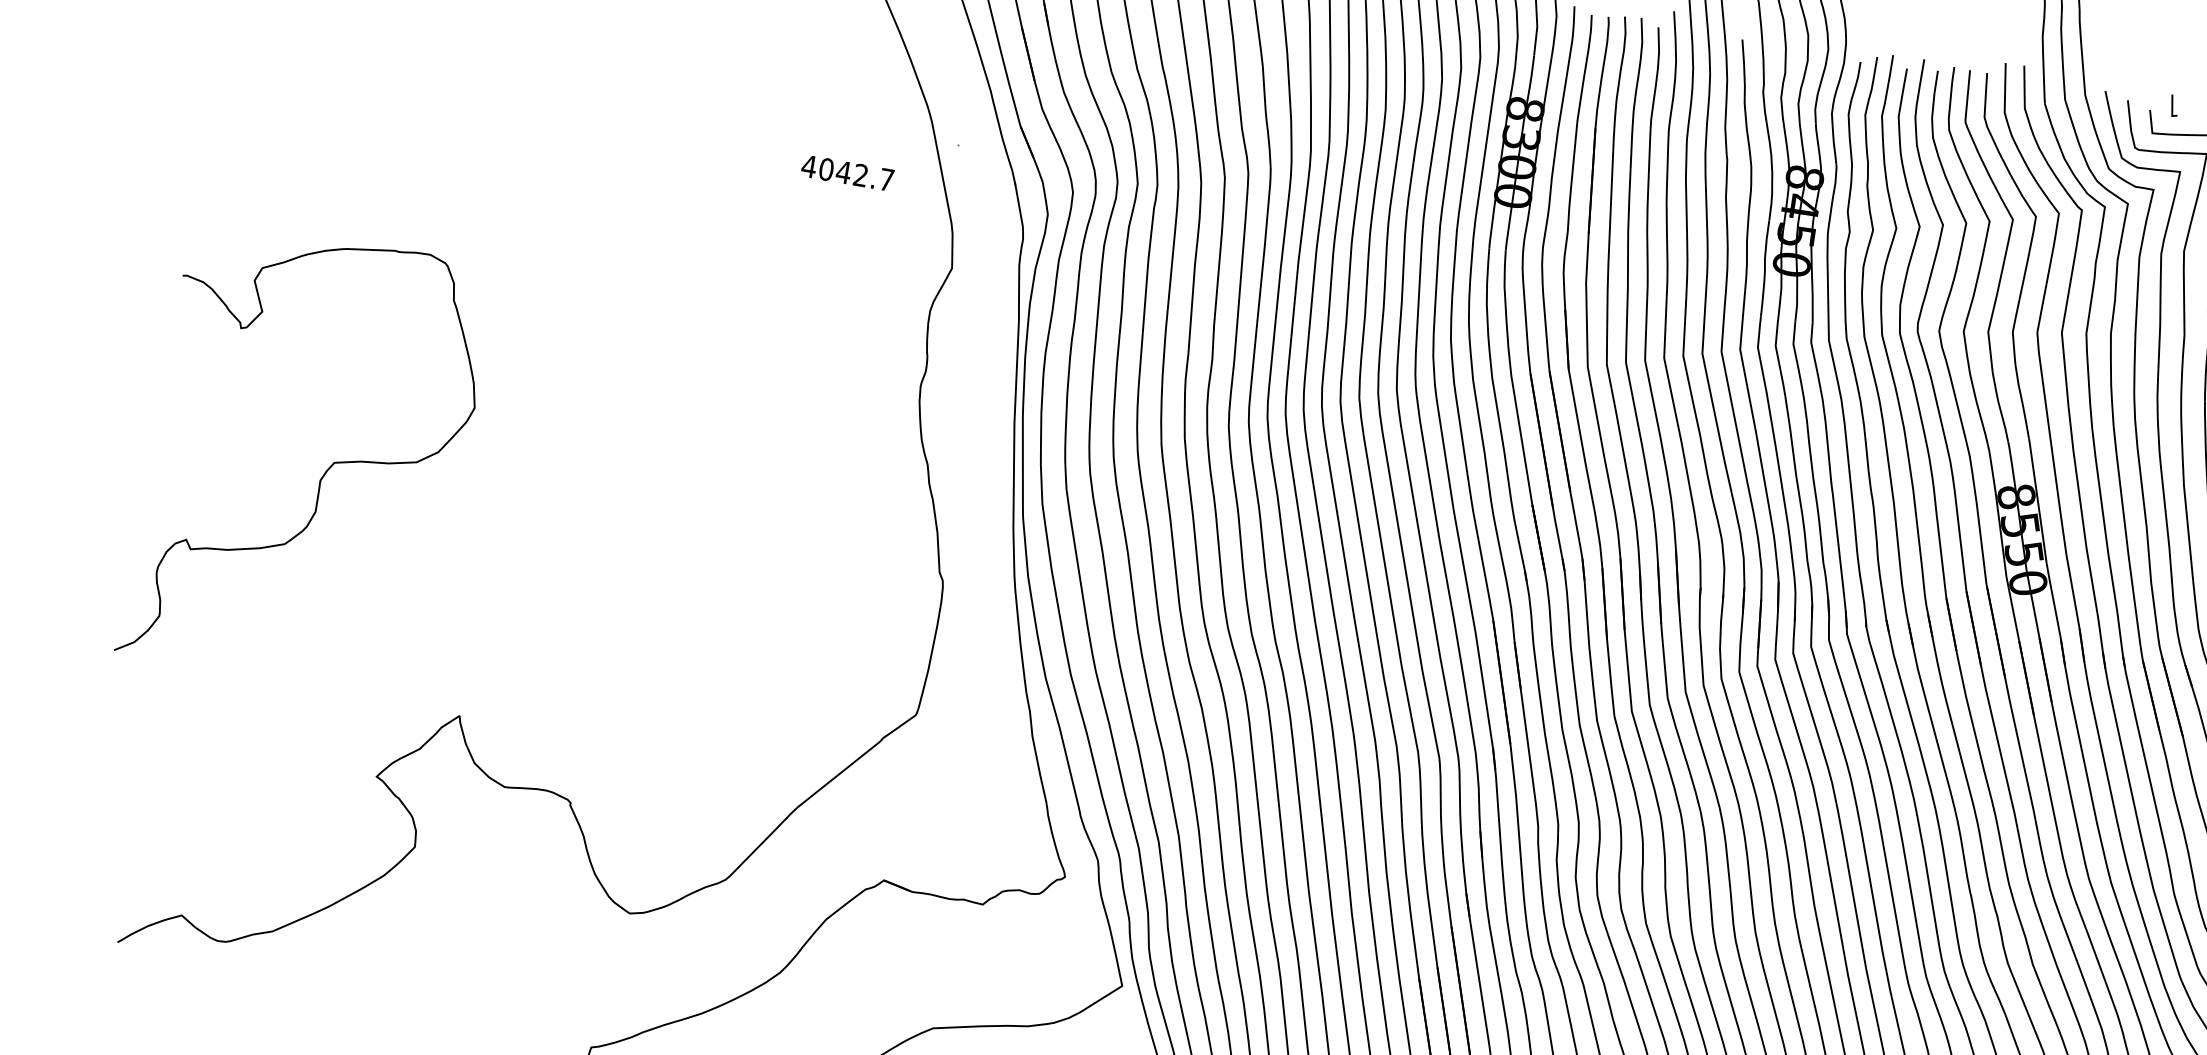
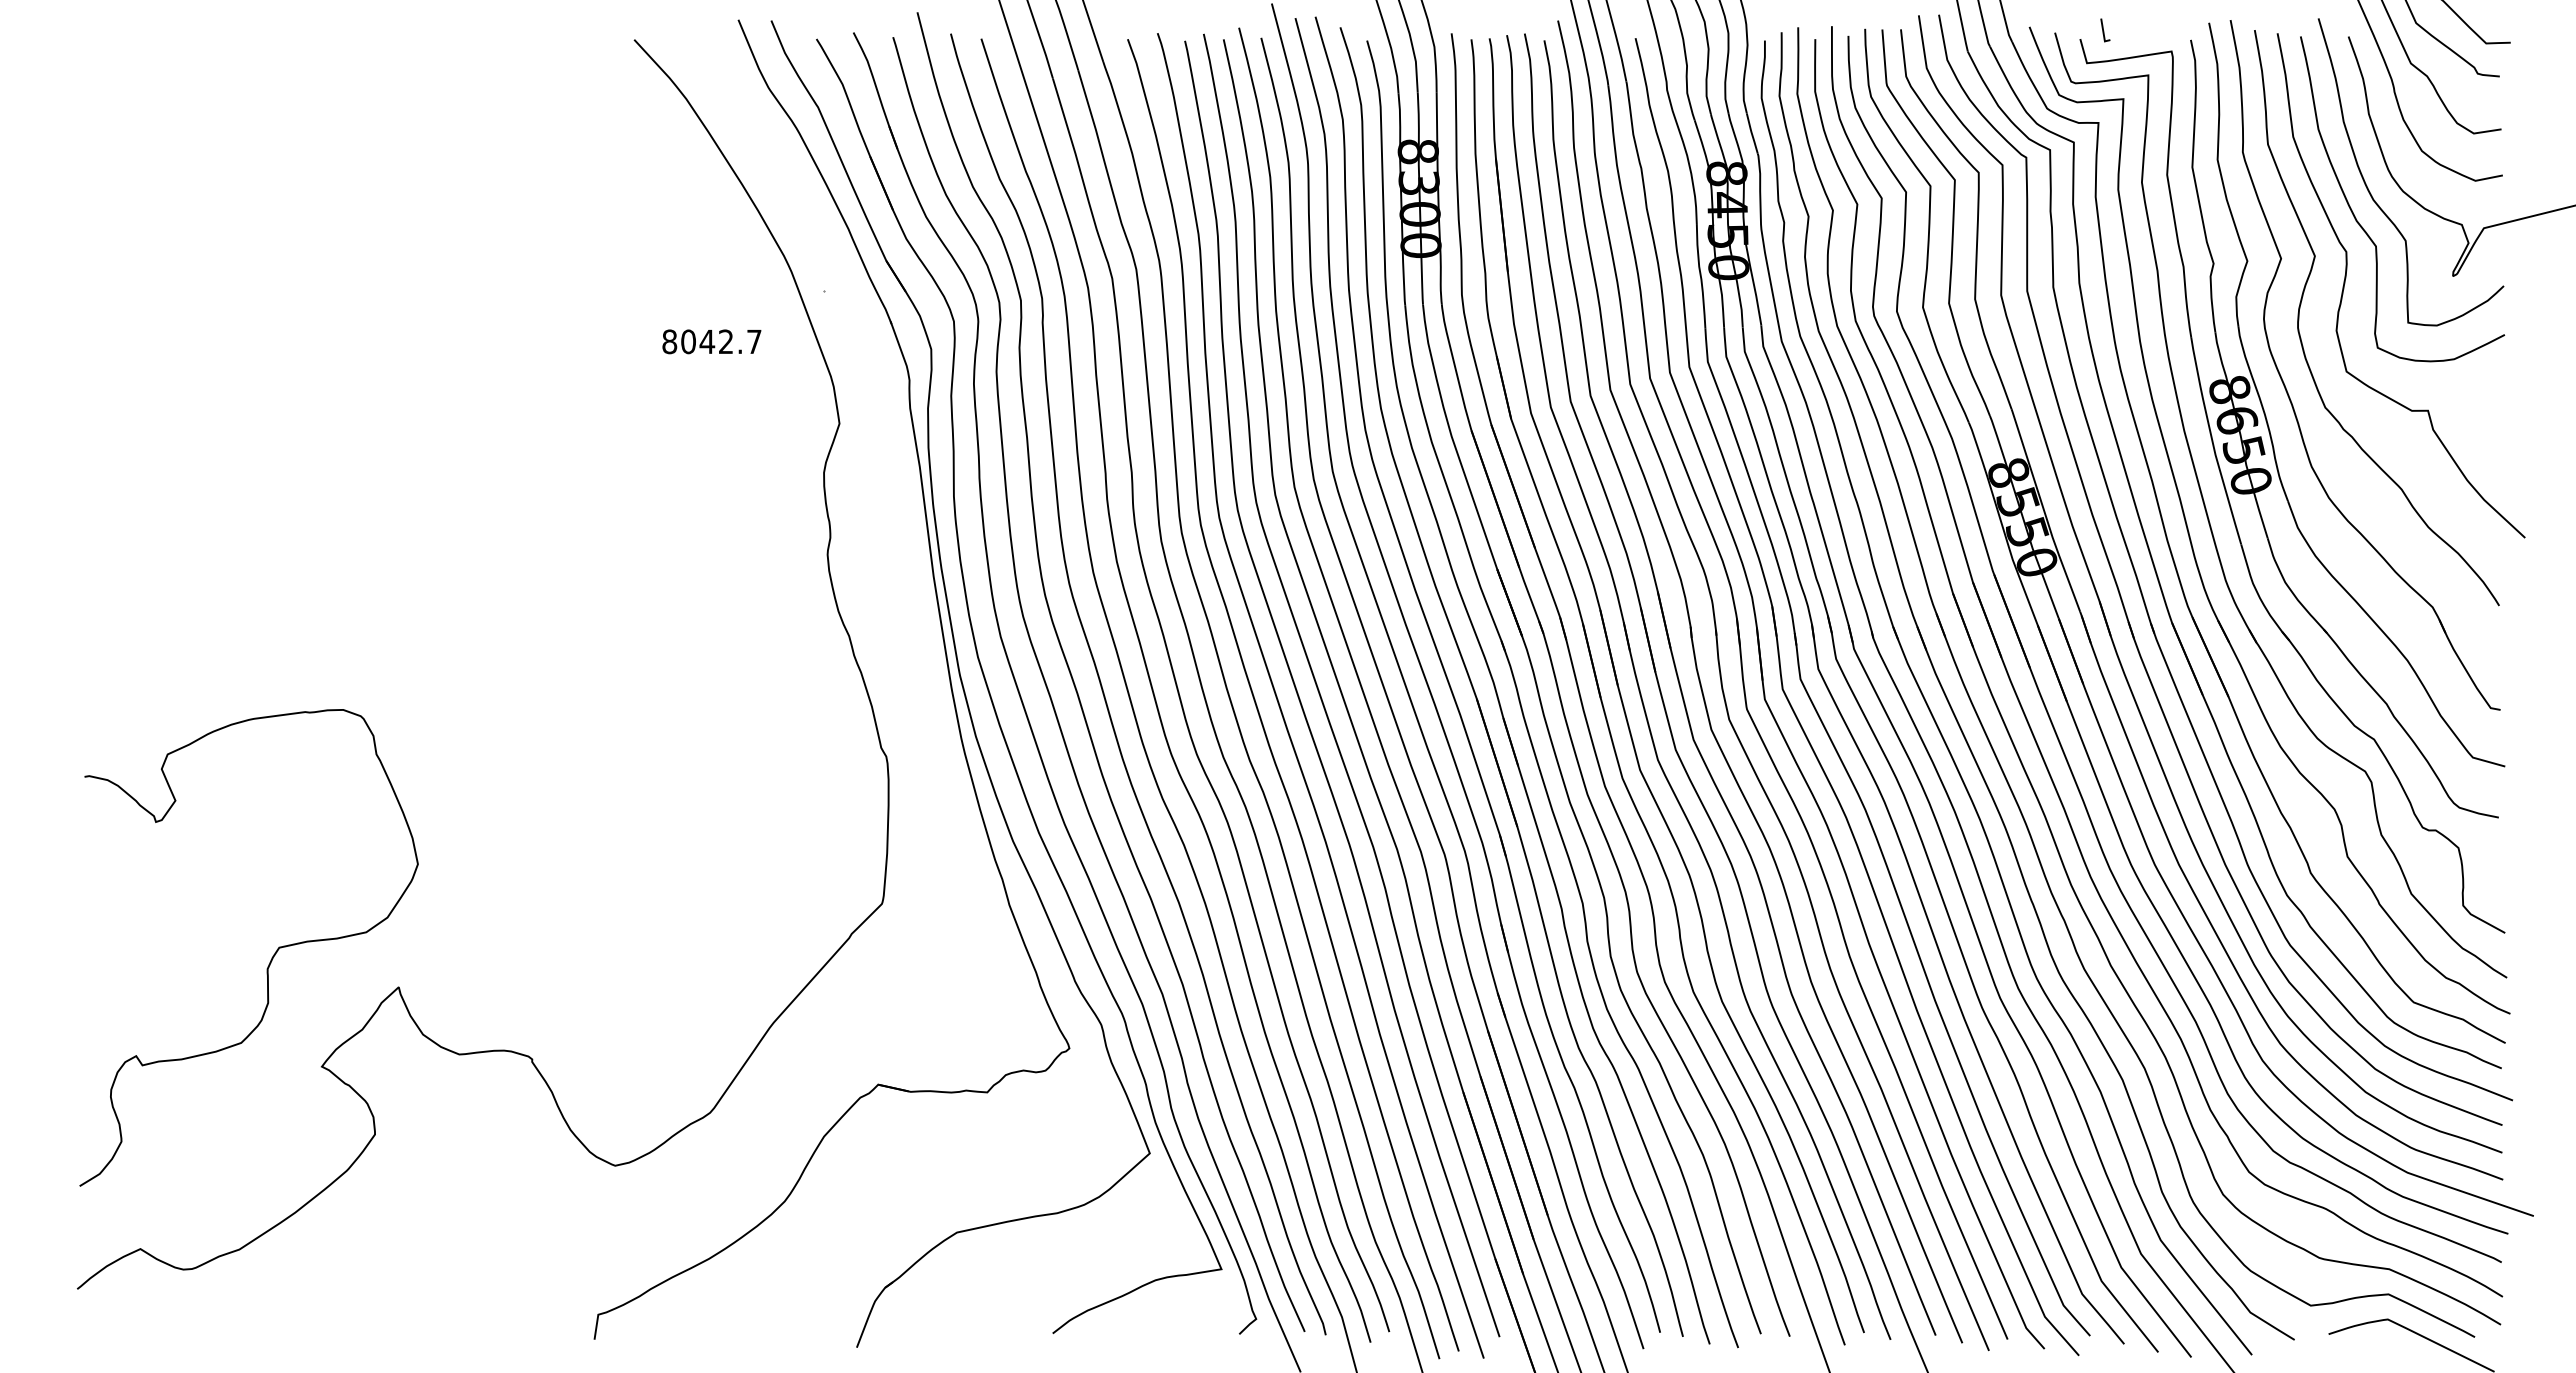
text: (809, 166) -> (669, 341), 4042.7 -> 8042.7
curve: (325, 470) -> (271, 957), moved

